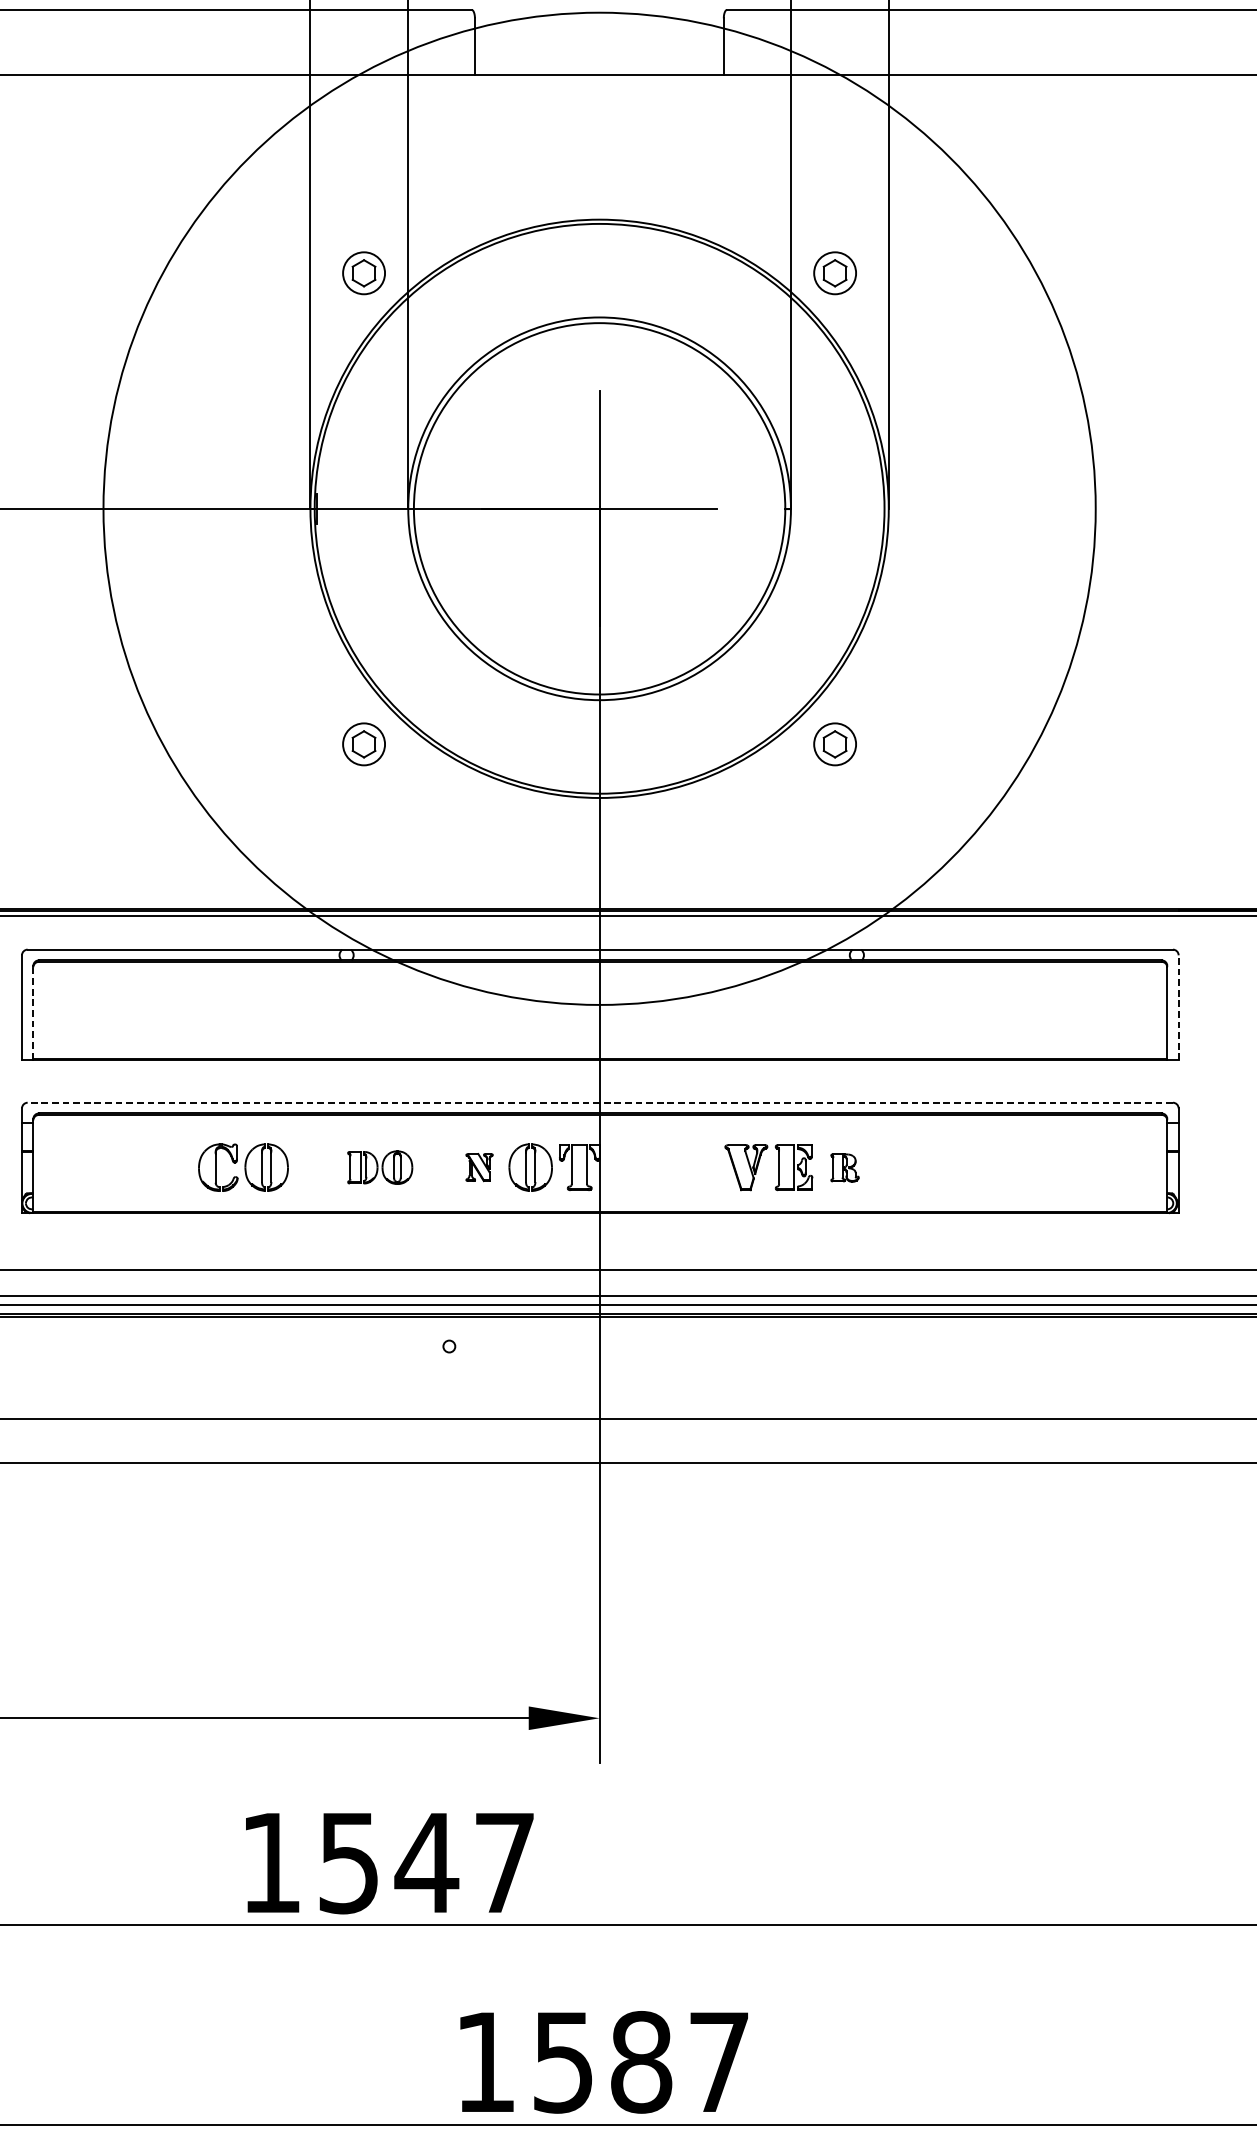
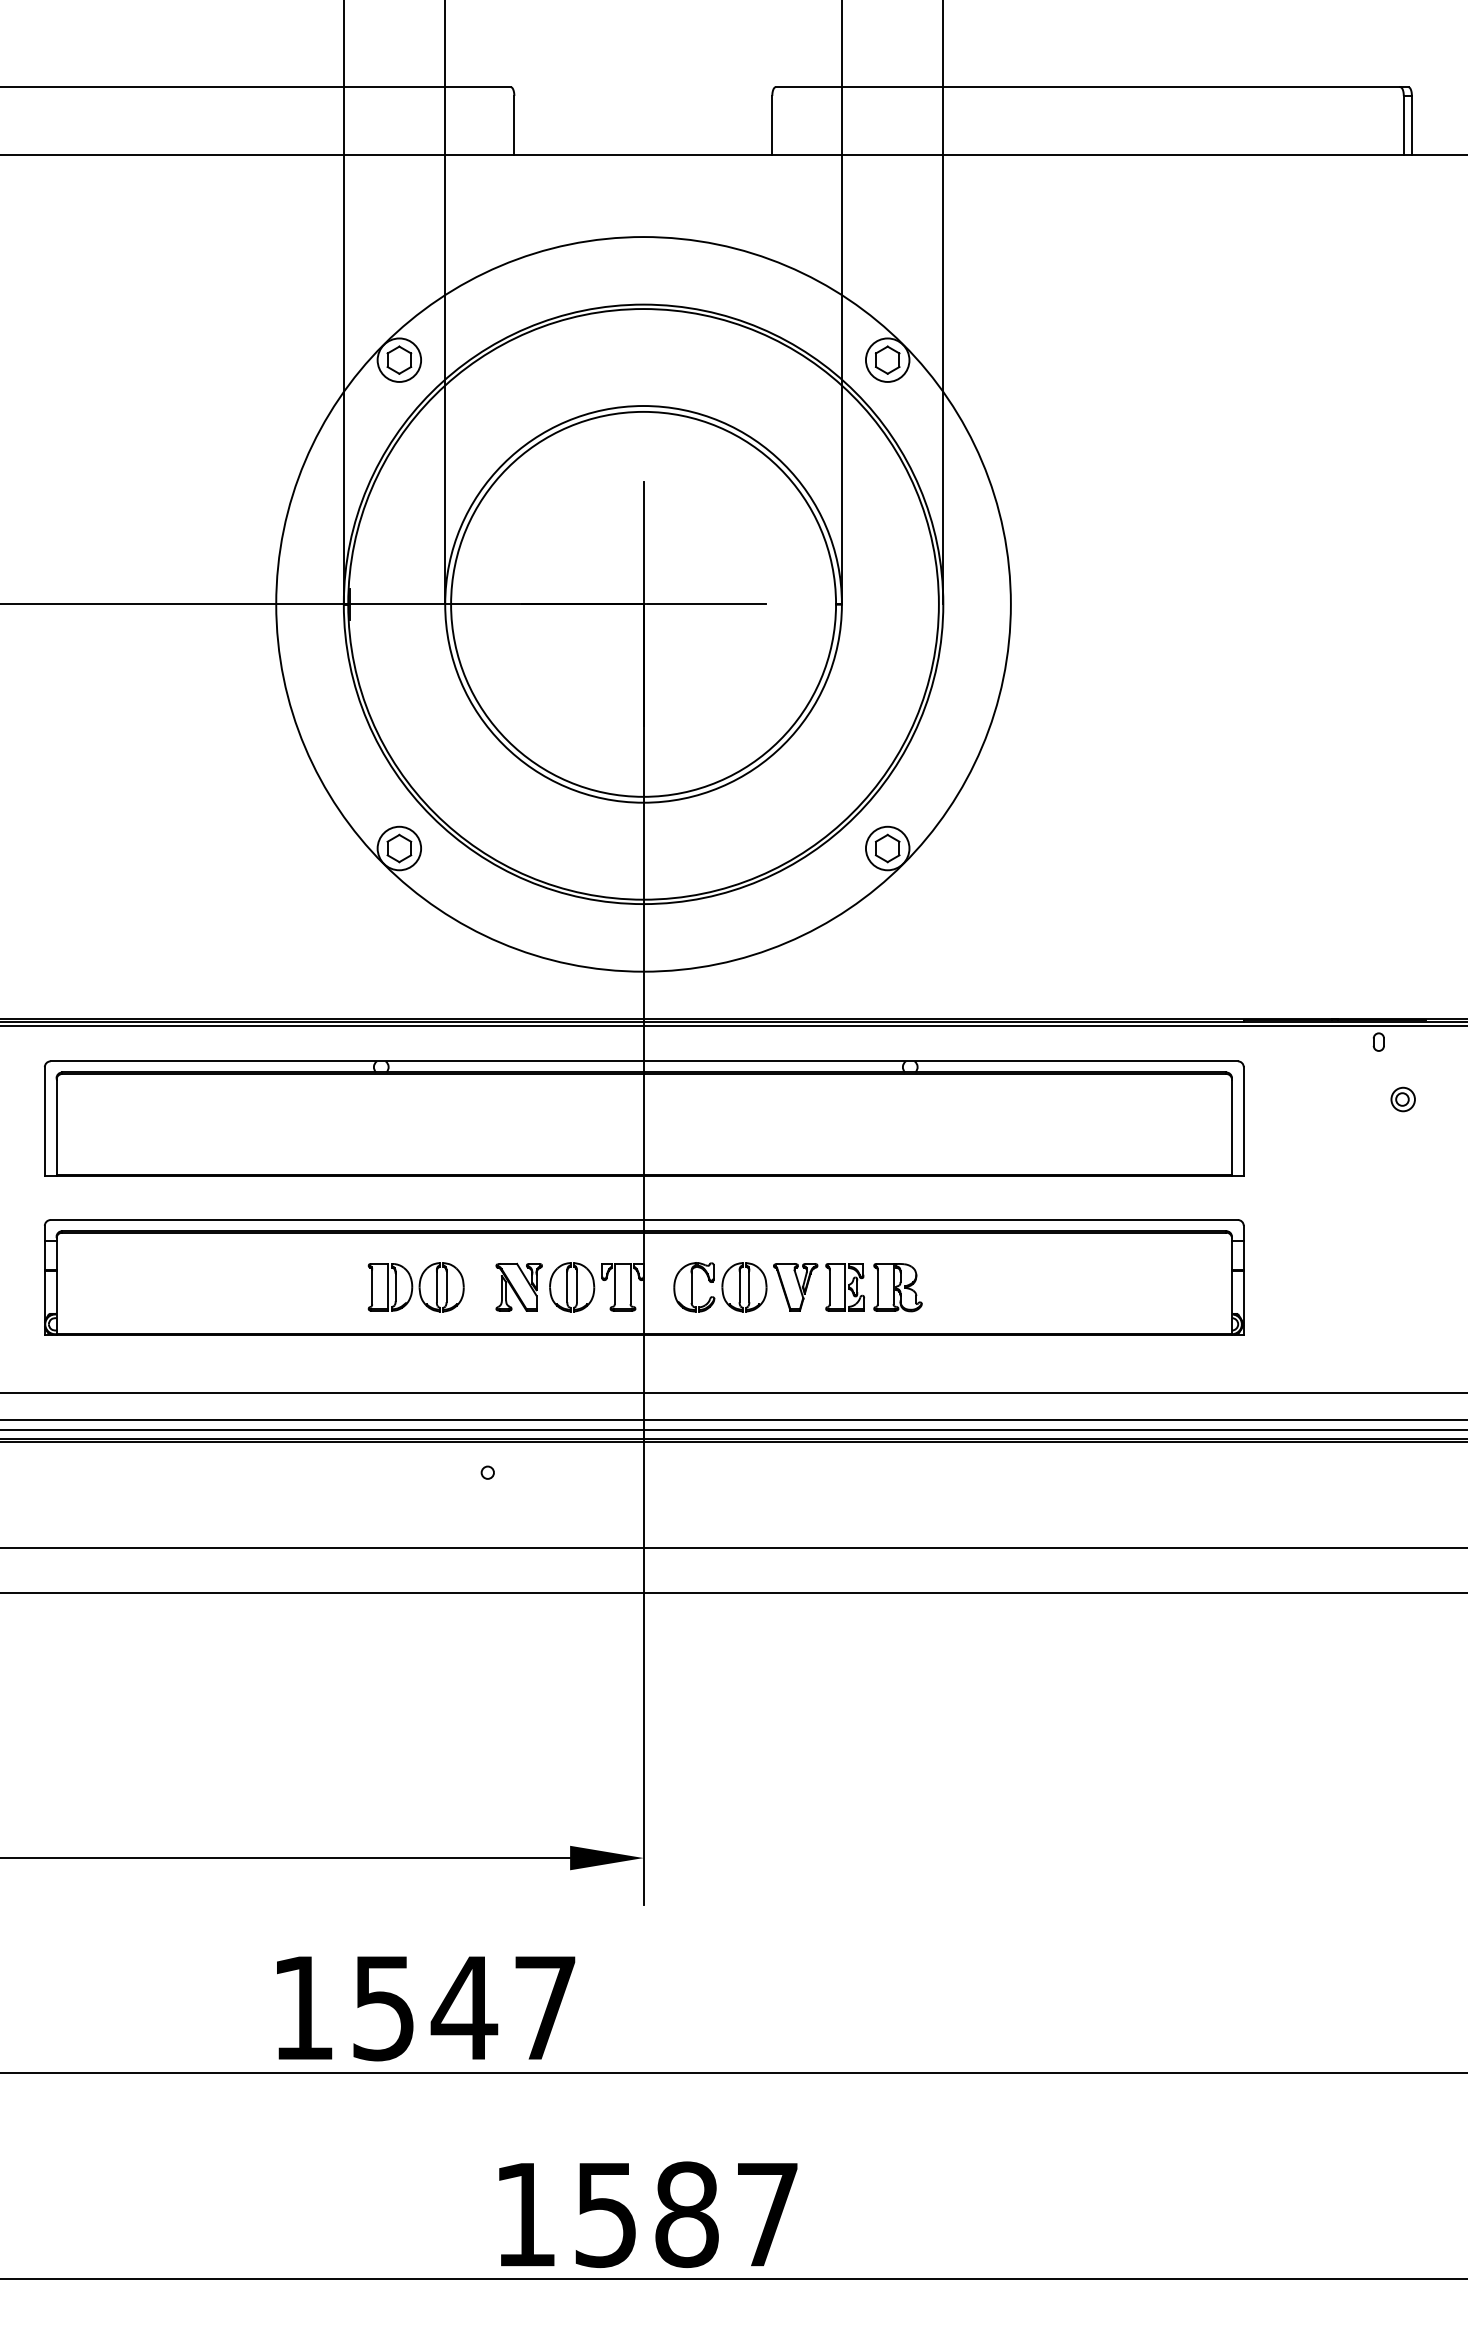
circle: (599, 508) -> (643, 604), size x0.71
line: (1178, 1007) -> (1243, 1121), dashed -> solid
line: (33, 1013) -> (56, 1127), dashed -> solid
line: (600, 1103) -> (644, 1220), dashed -> solid
part: (478, 1166) -> (518, 1286), size x1.67
part: (243, 1167) -> (720, 1287), moved
part: (379, 1167) -> (415, 1287), size x1.43
part: (844, 1167) -> (897, 1287), size x1.67

